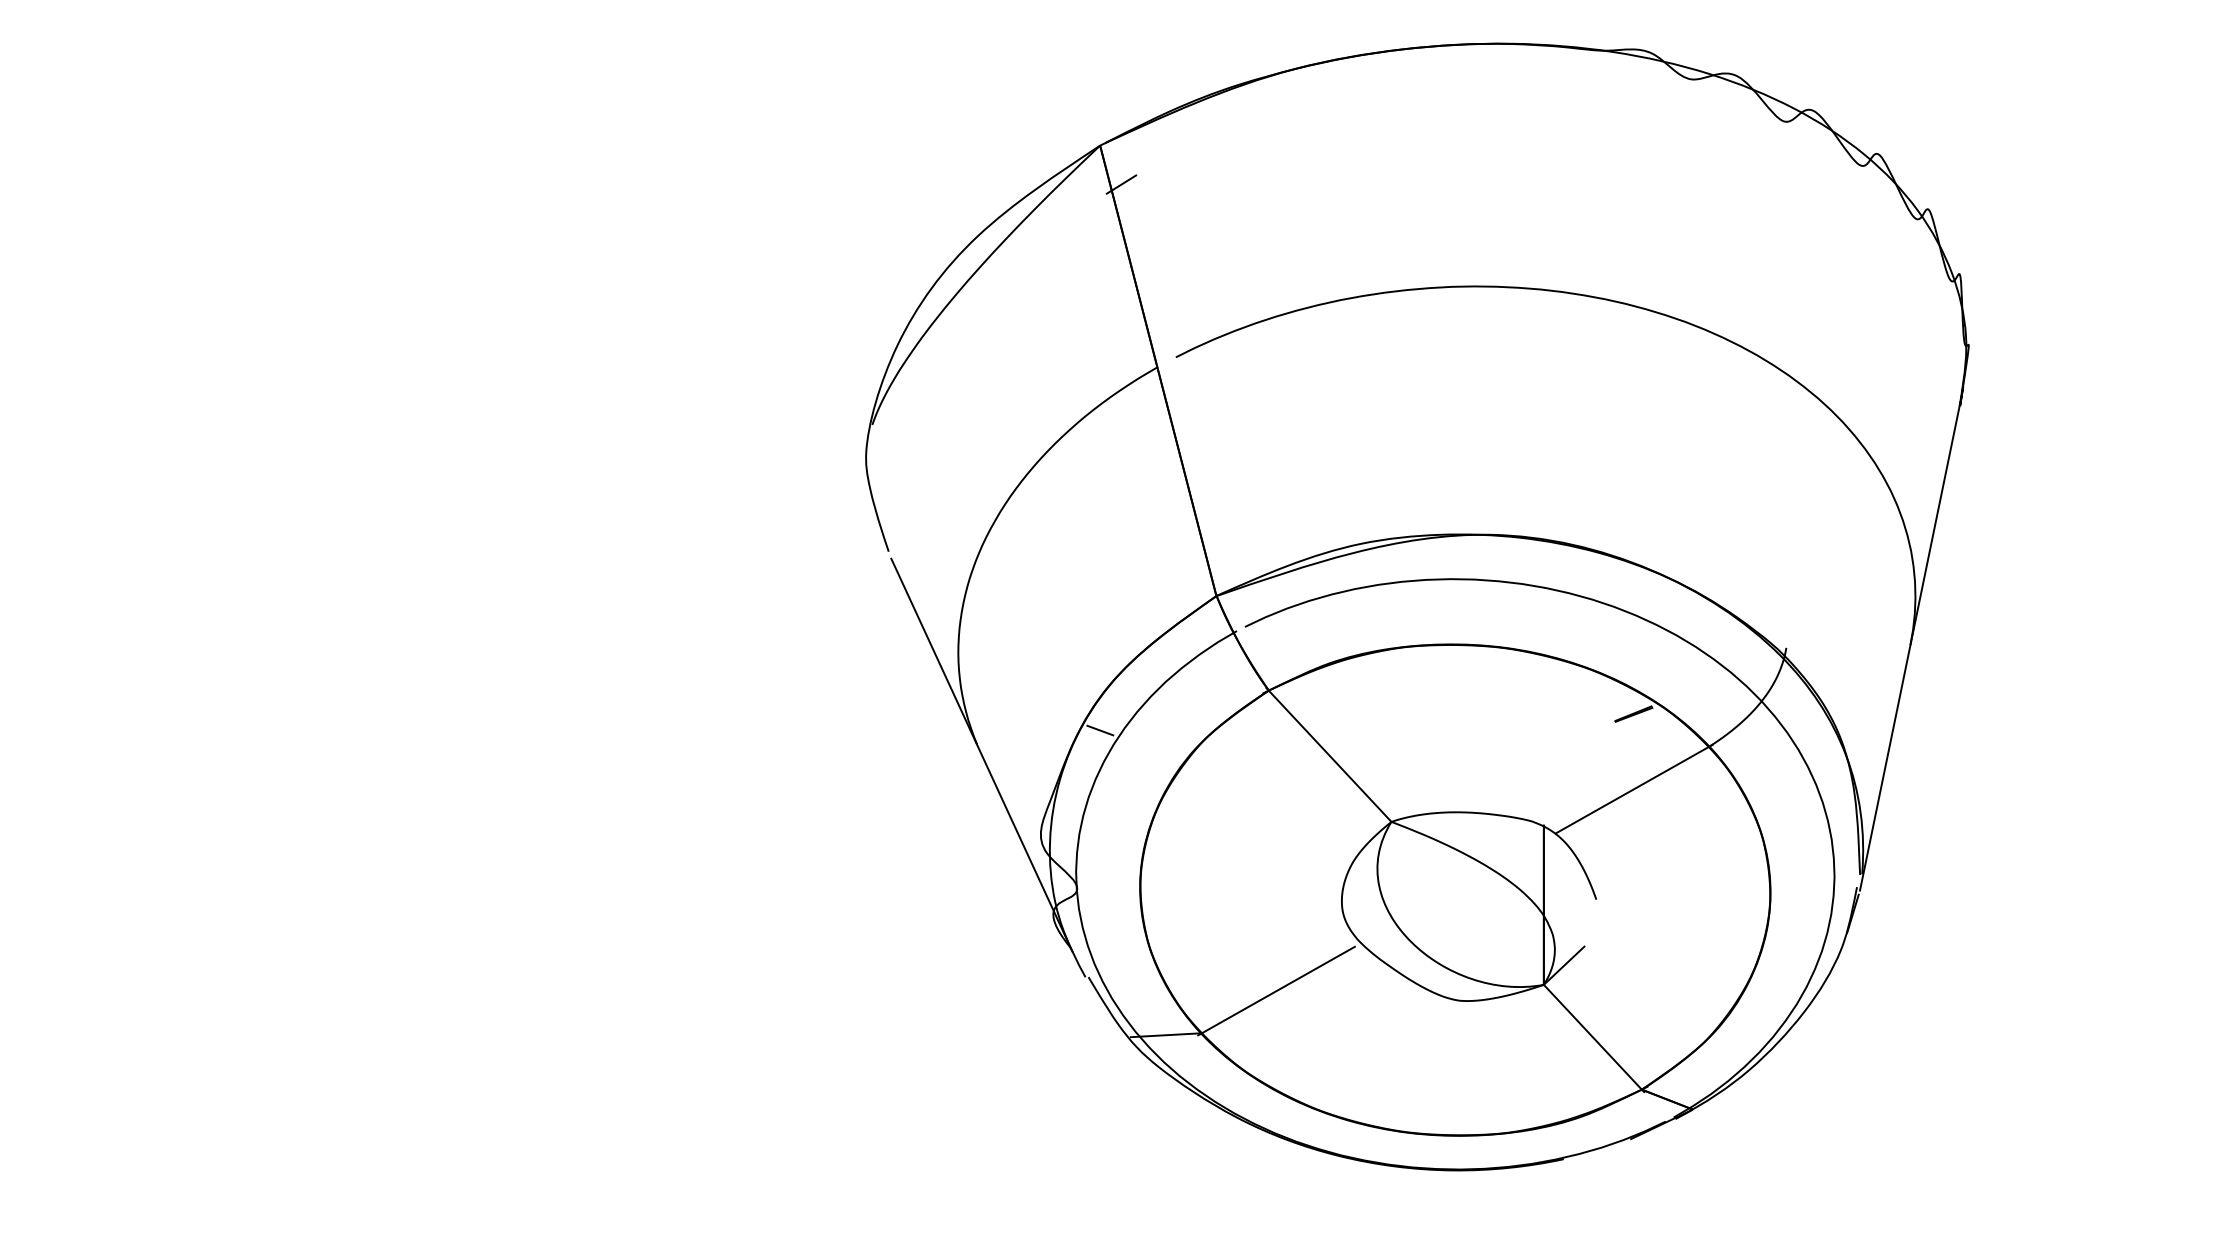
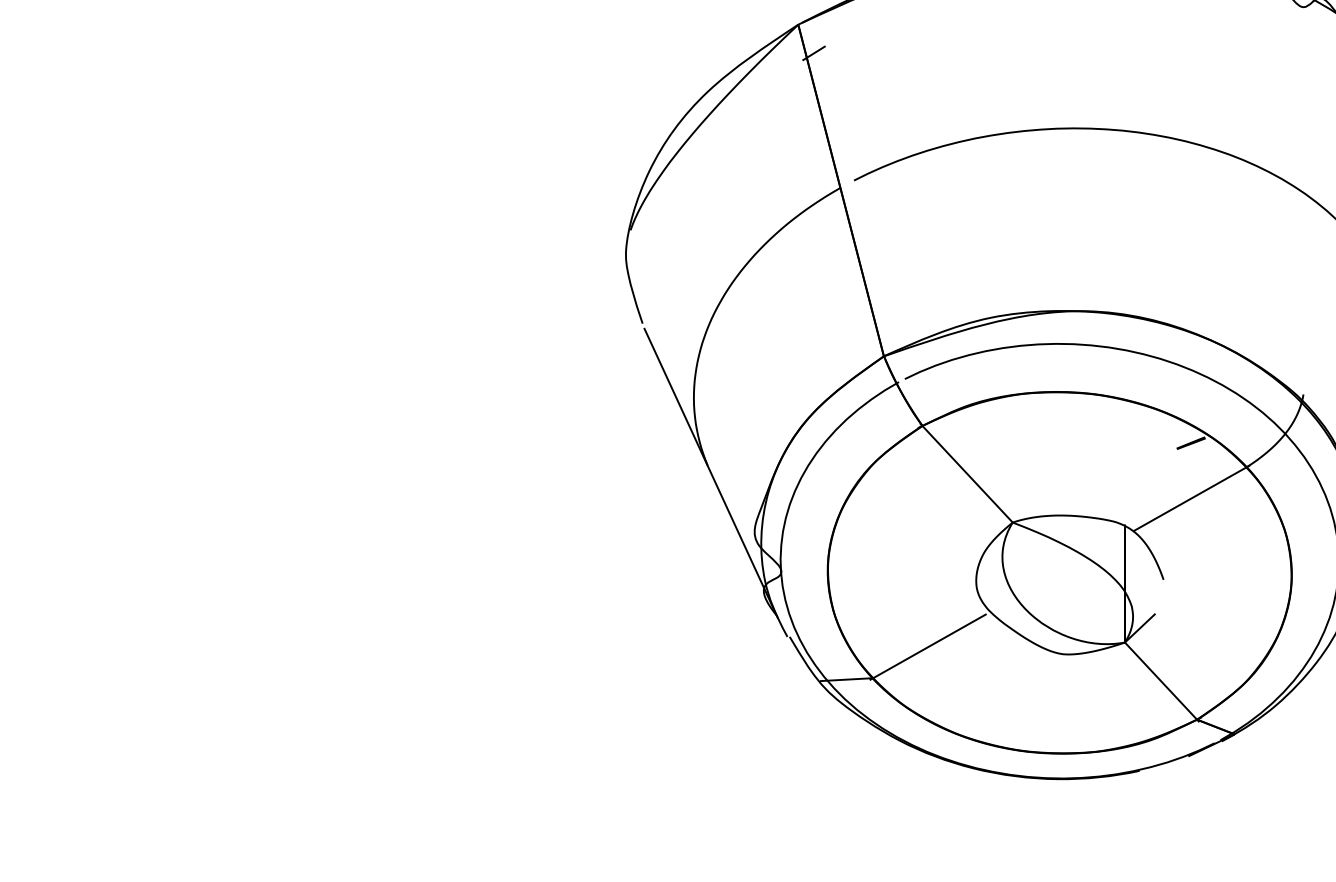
line: (1100, 730) -> (798, 455), removed

